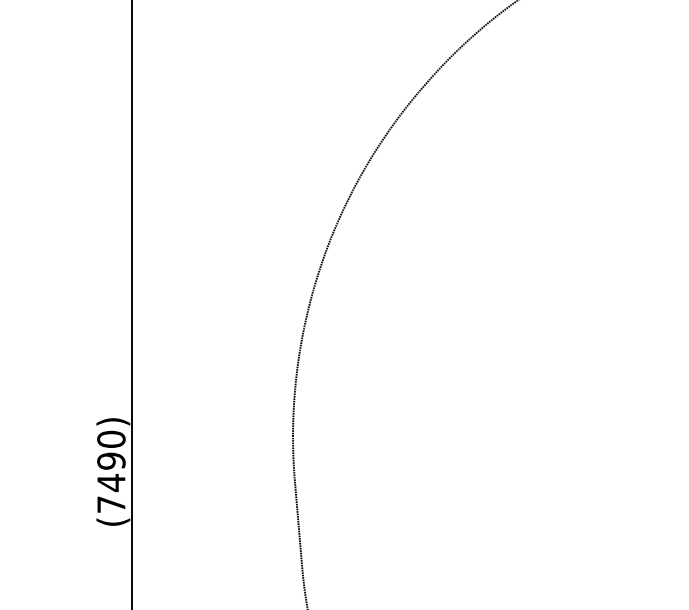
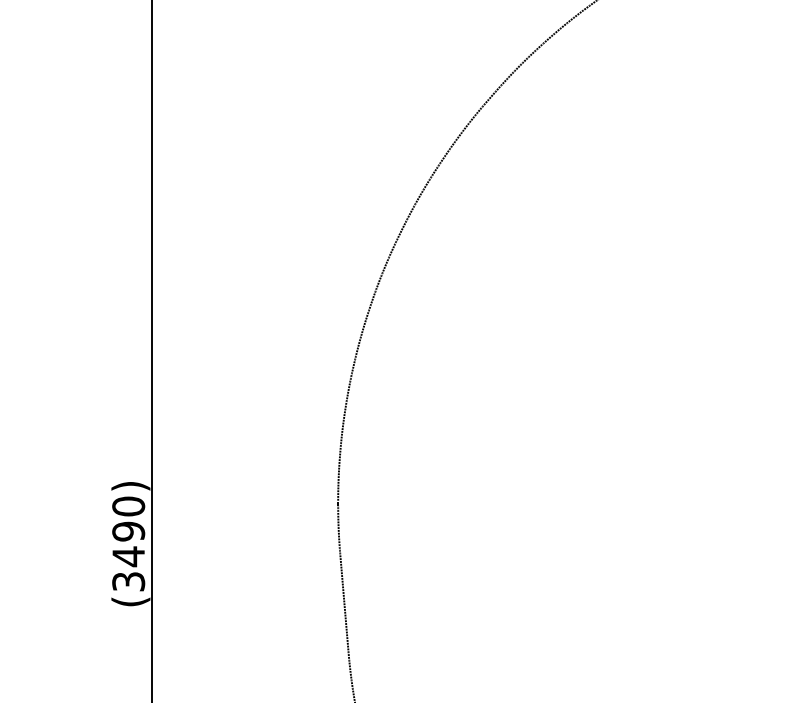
text: (111, 504) -> (128, 581), (7490) -> (3490)

